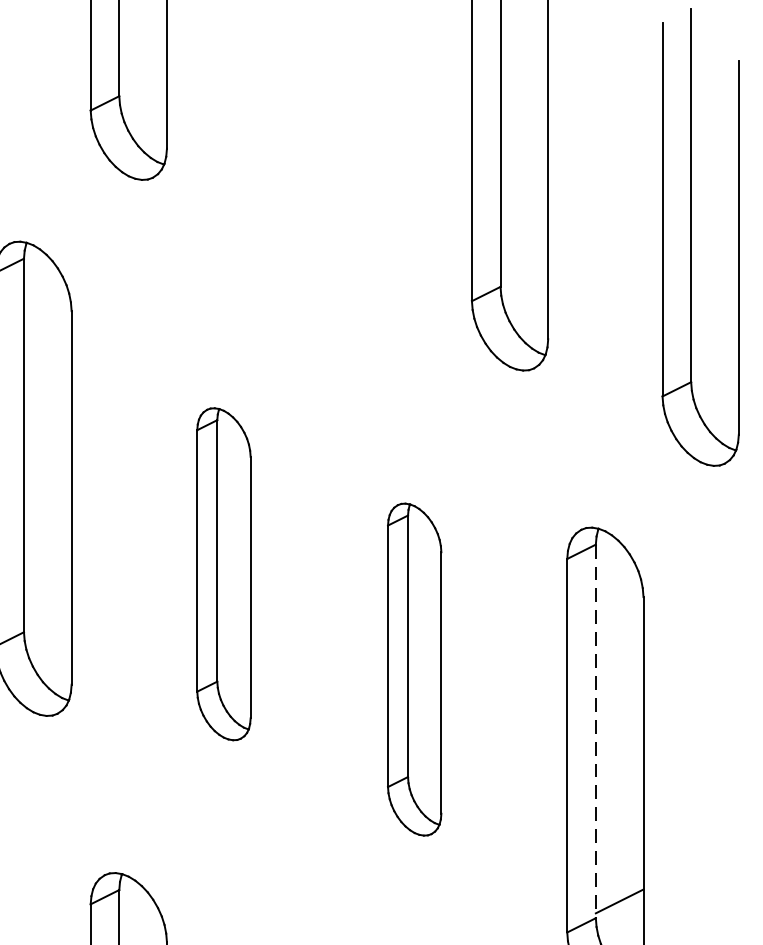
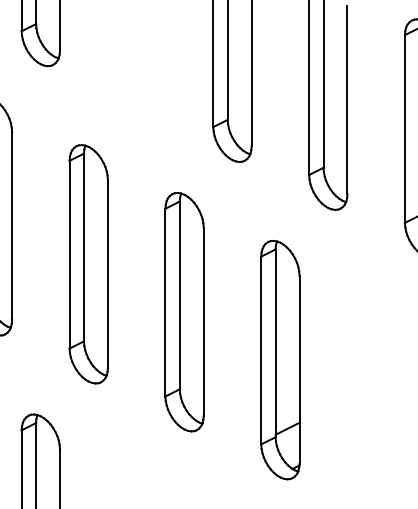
part: (223, 574) -> (88, 264), size x1.43
part: (414, 670) -> (184, 312), size x1.43
line: (595, 731) -> (275, 343), dashed -> solid

